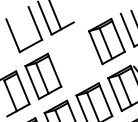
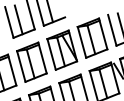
line: (22, 31) -> (18, 19), added
part: (75, 58) -> (62, 49), added

